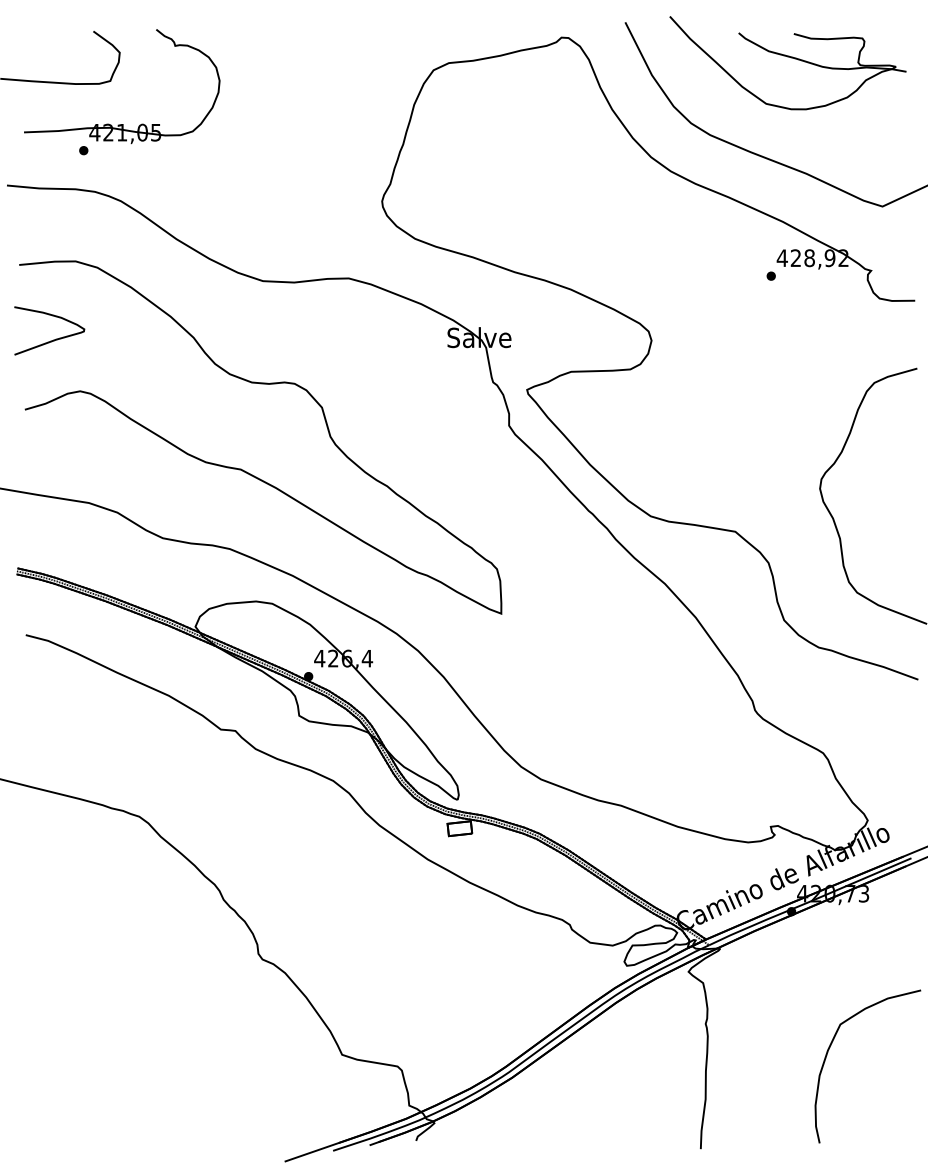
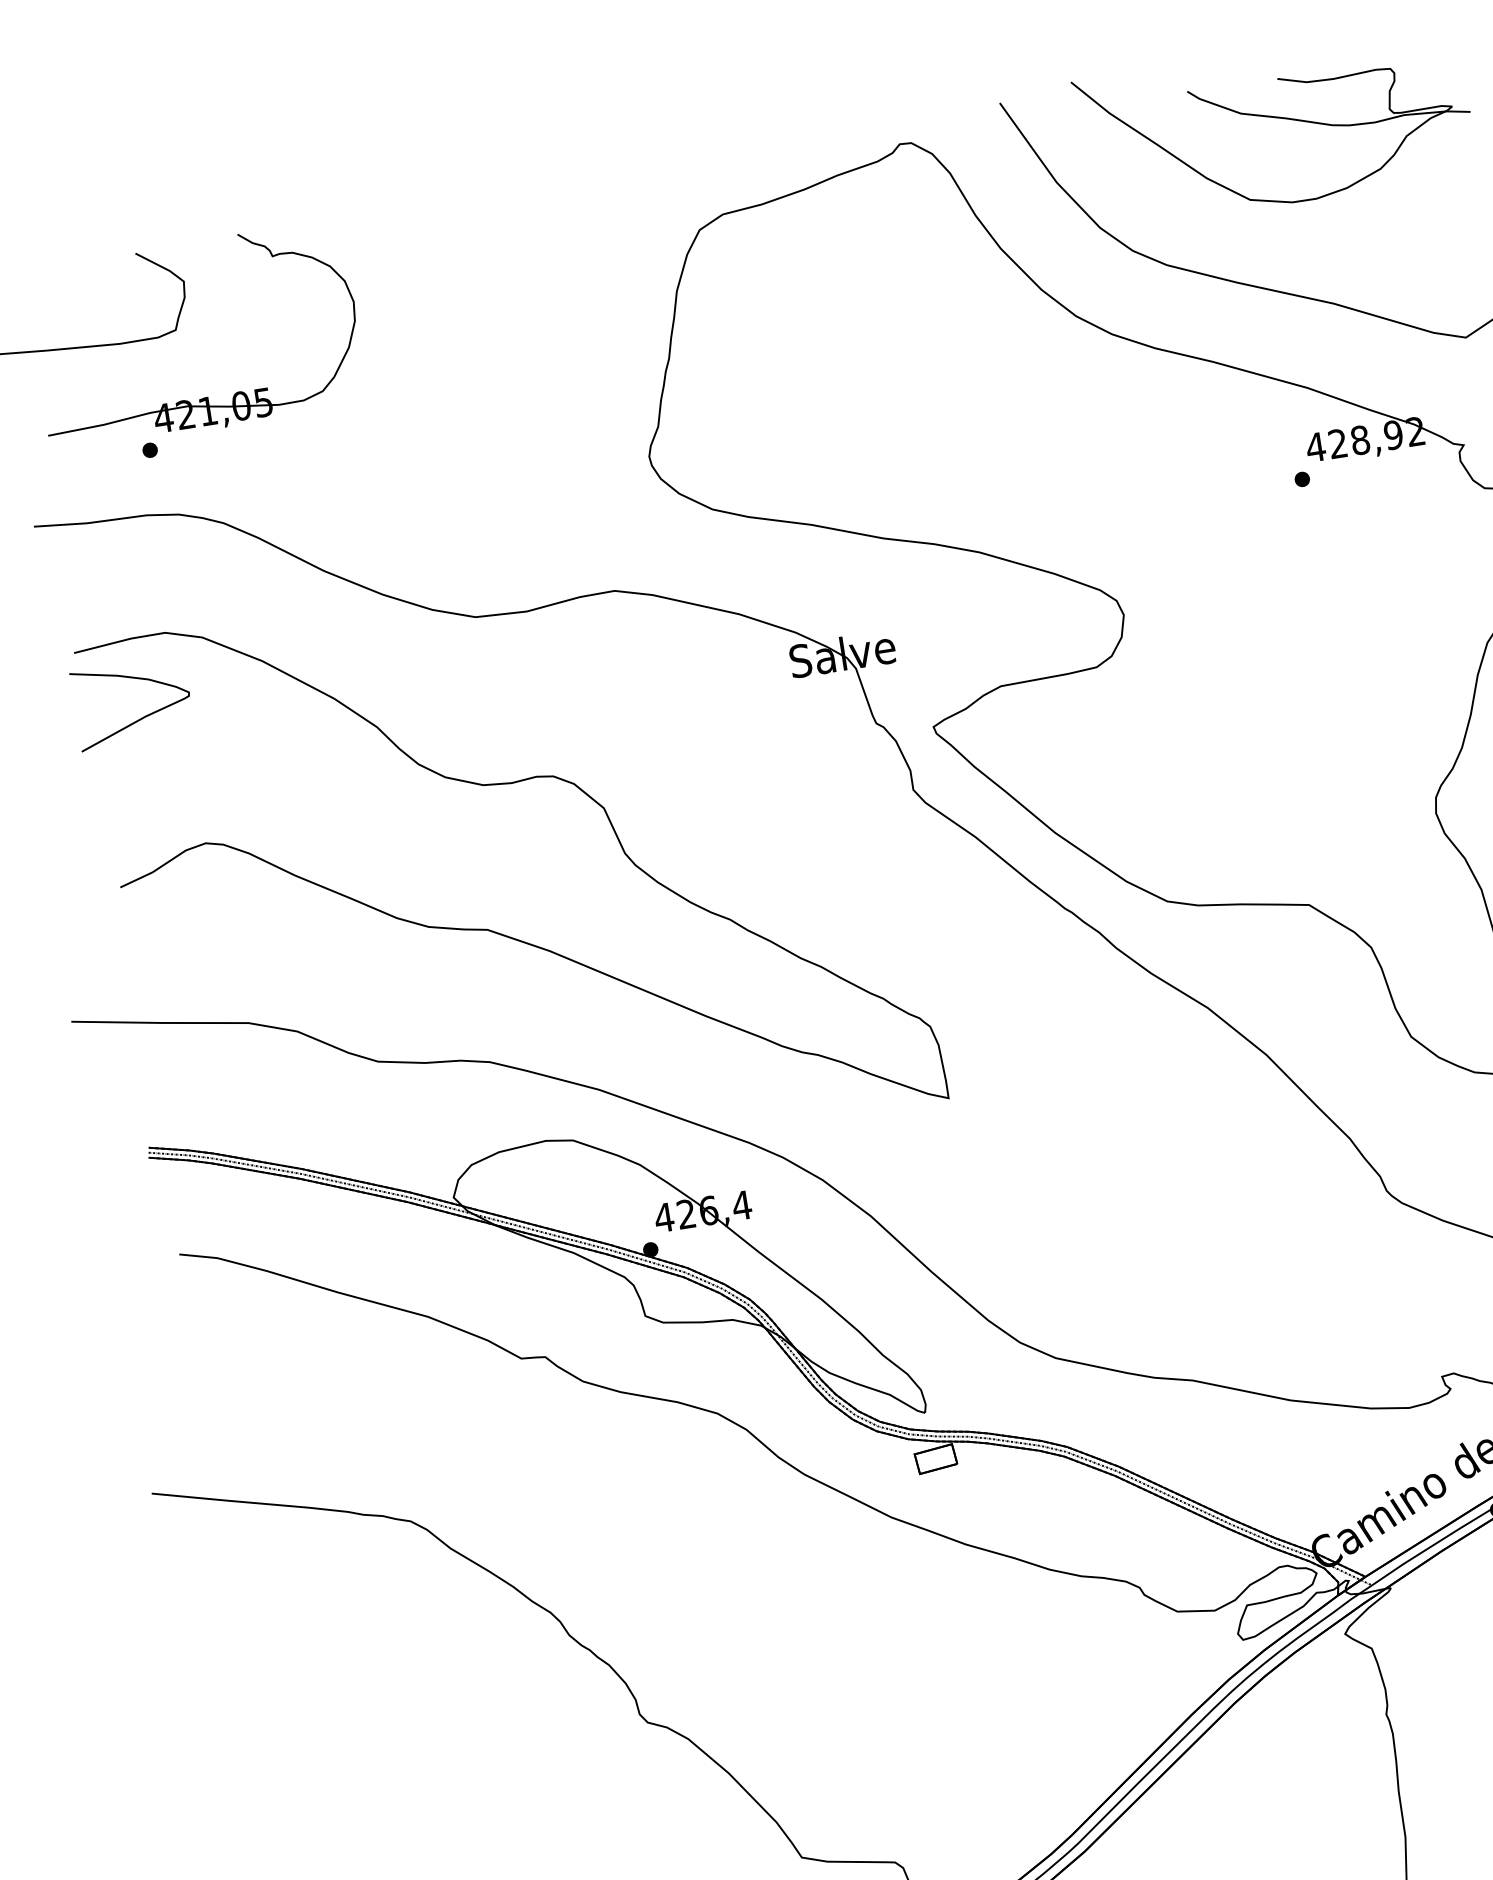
curve: (53, 339) -> (141, 716), moved

